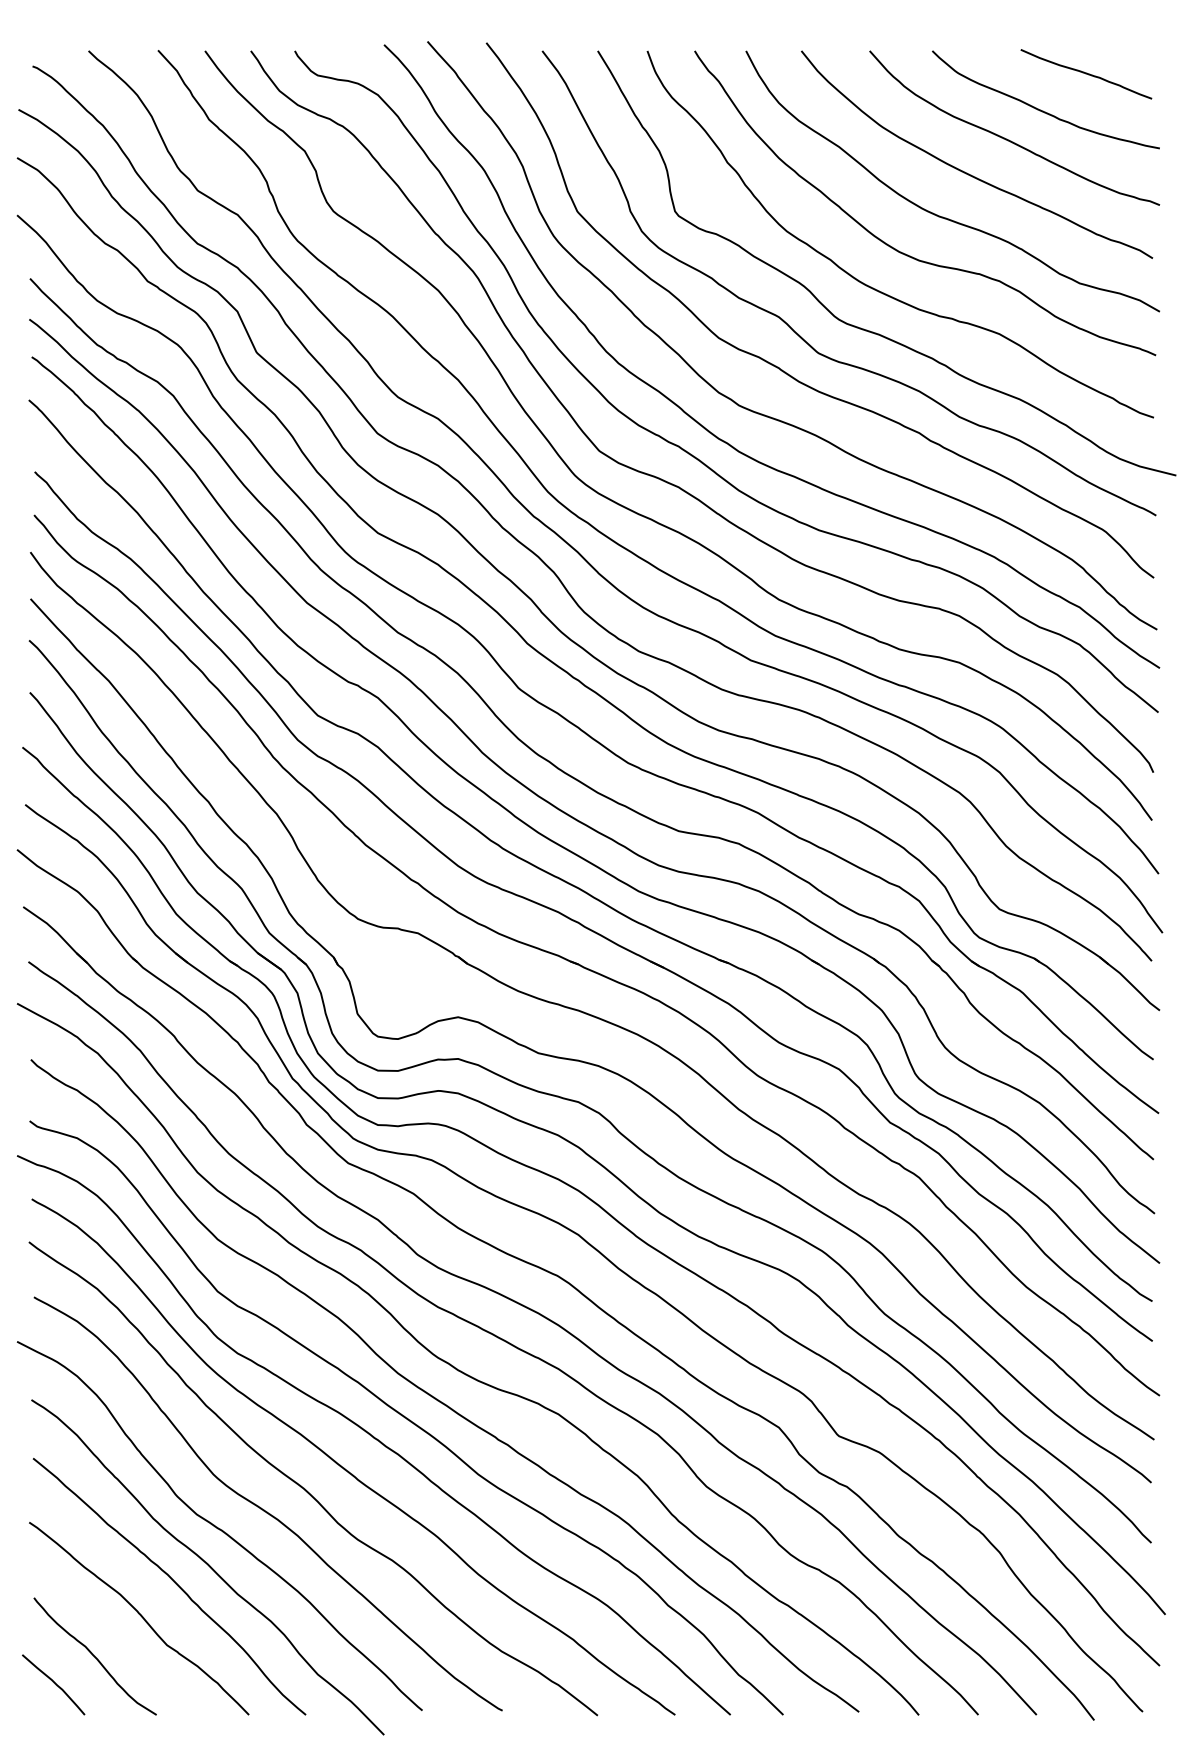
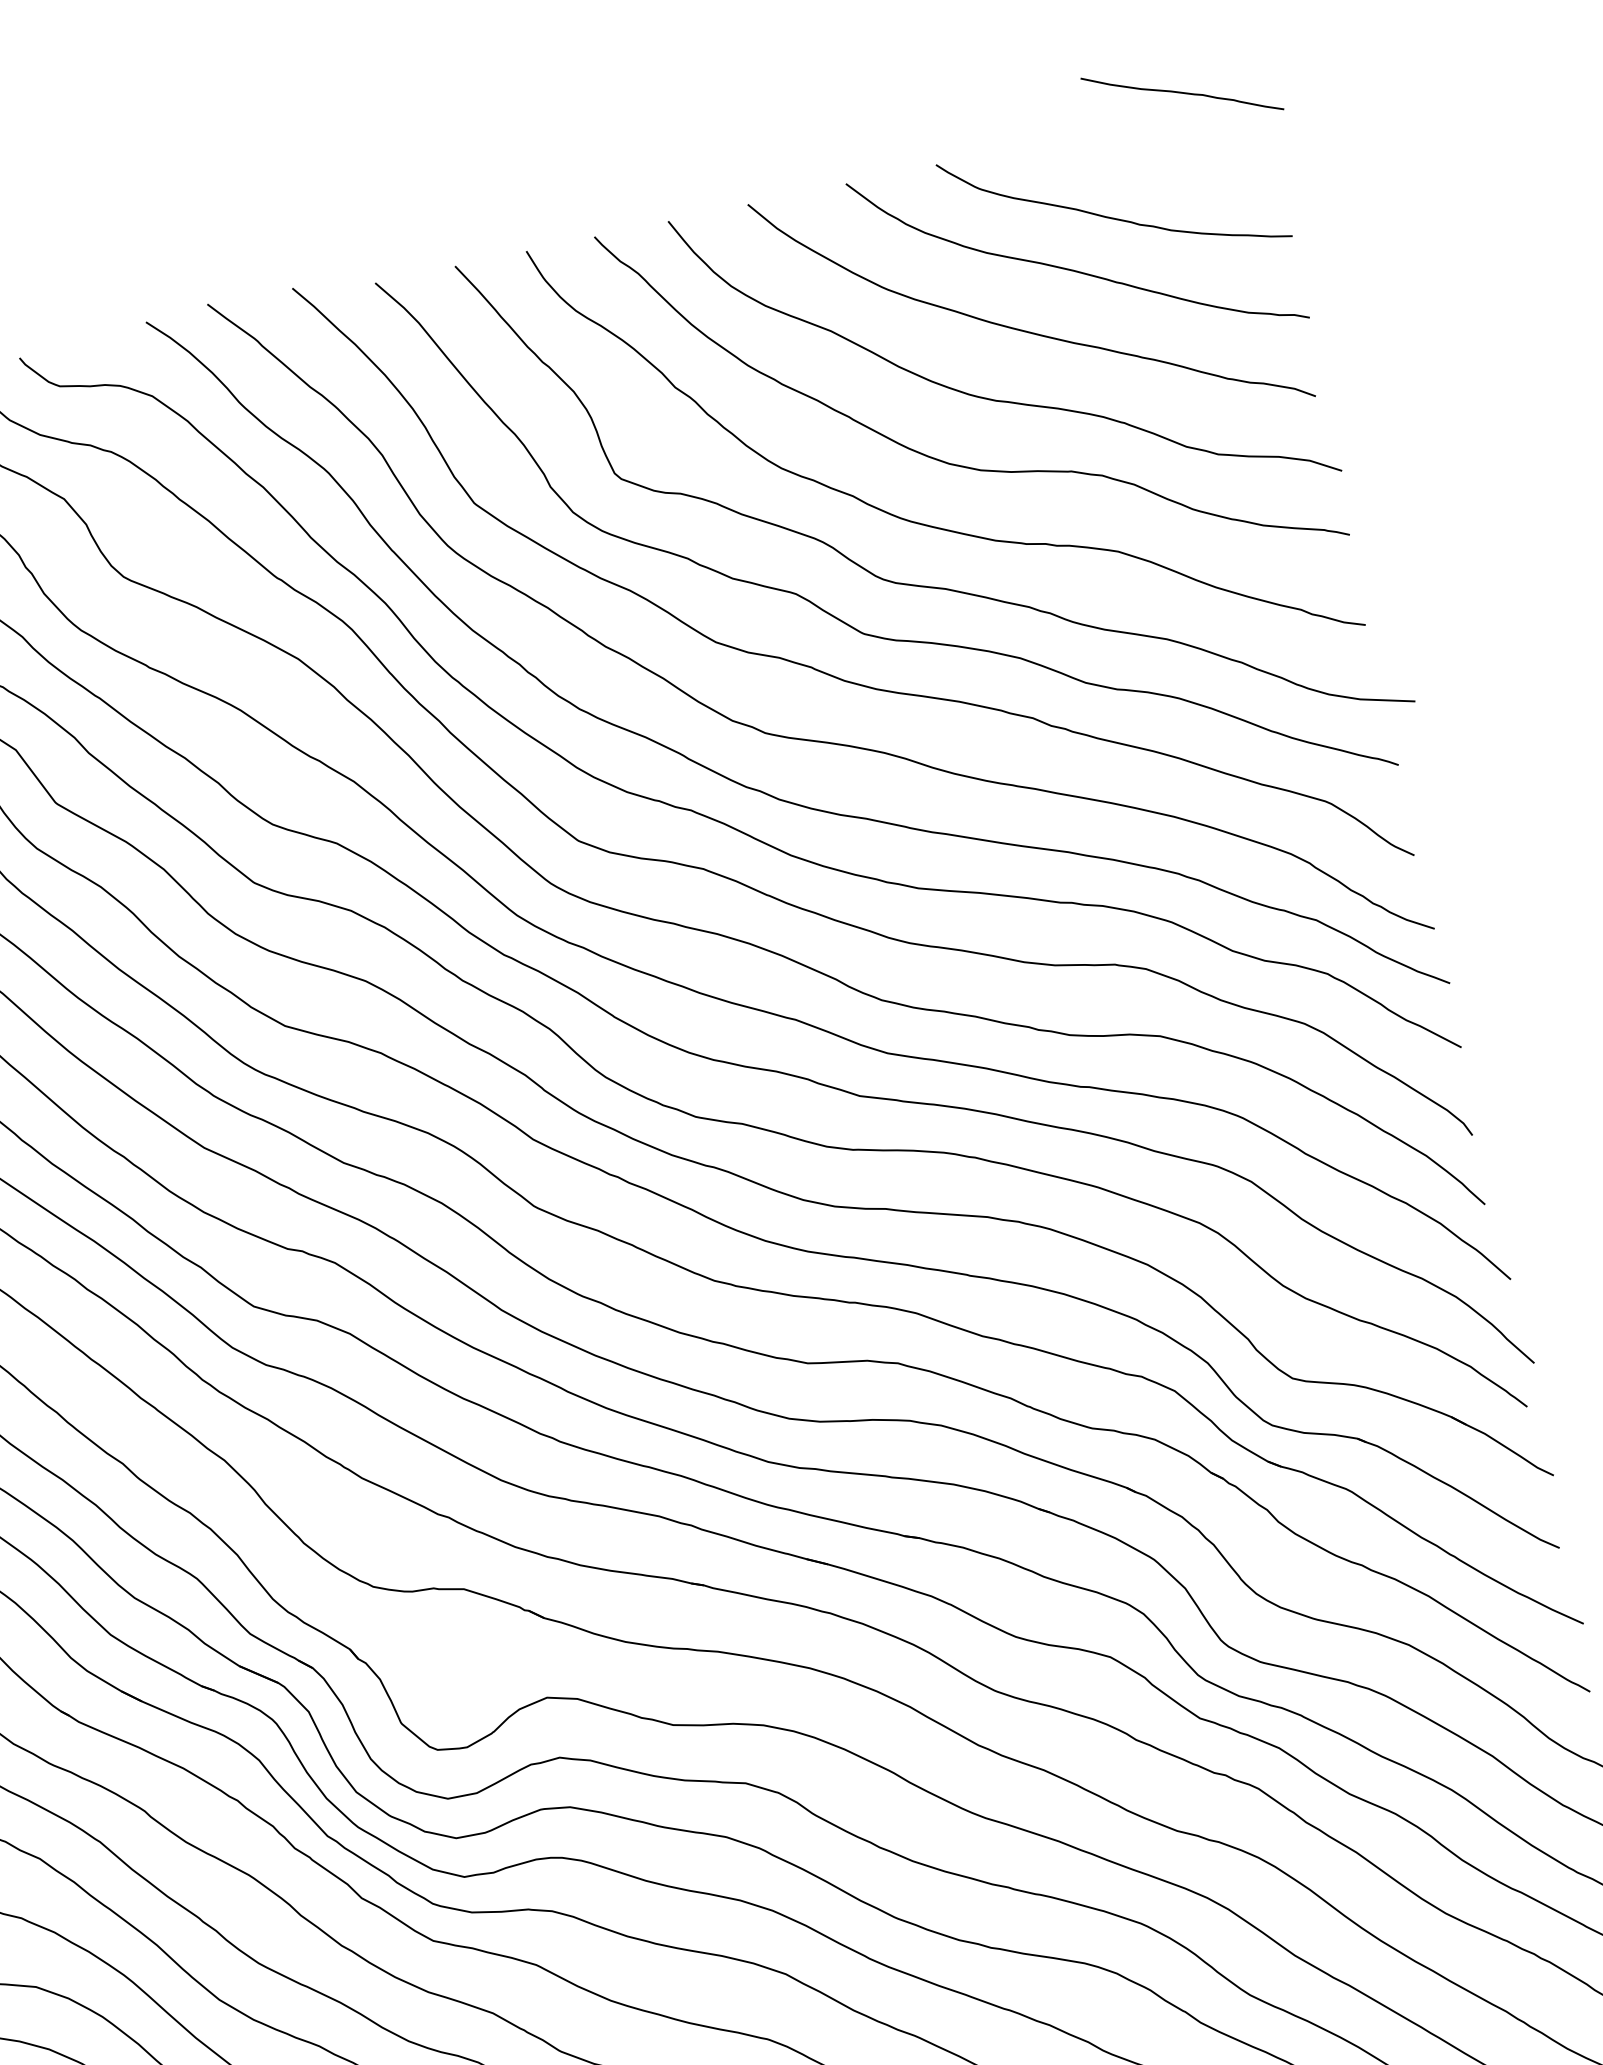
curve: (1086, 74) -> (1182, 94), moved

